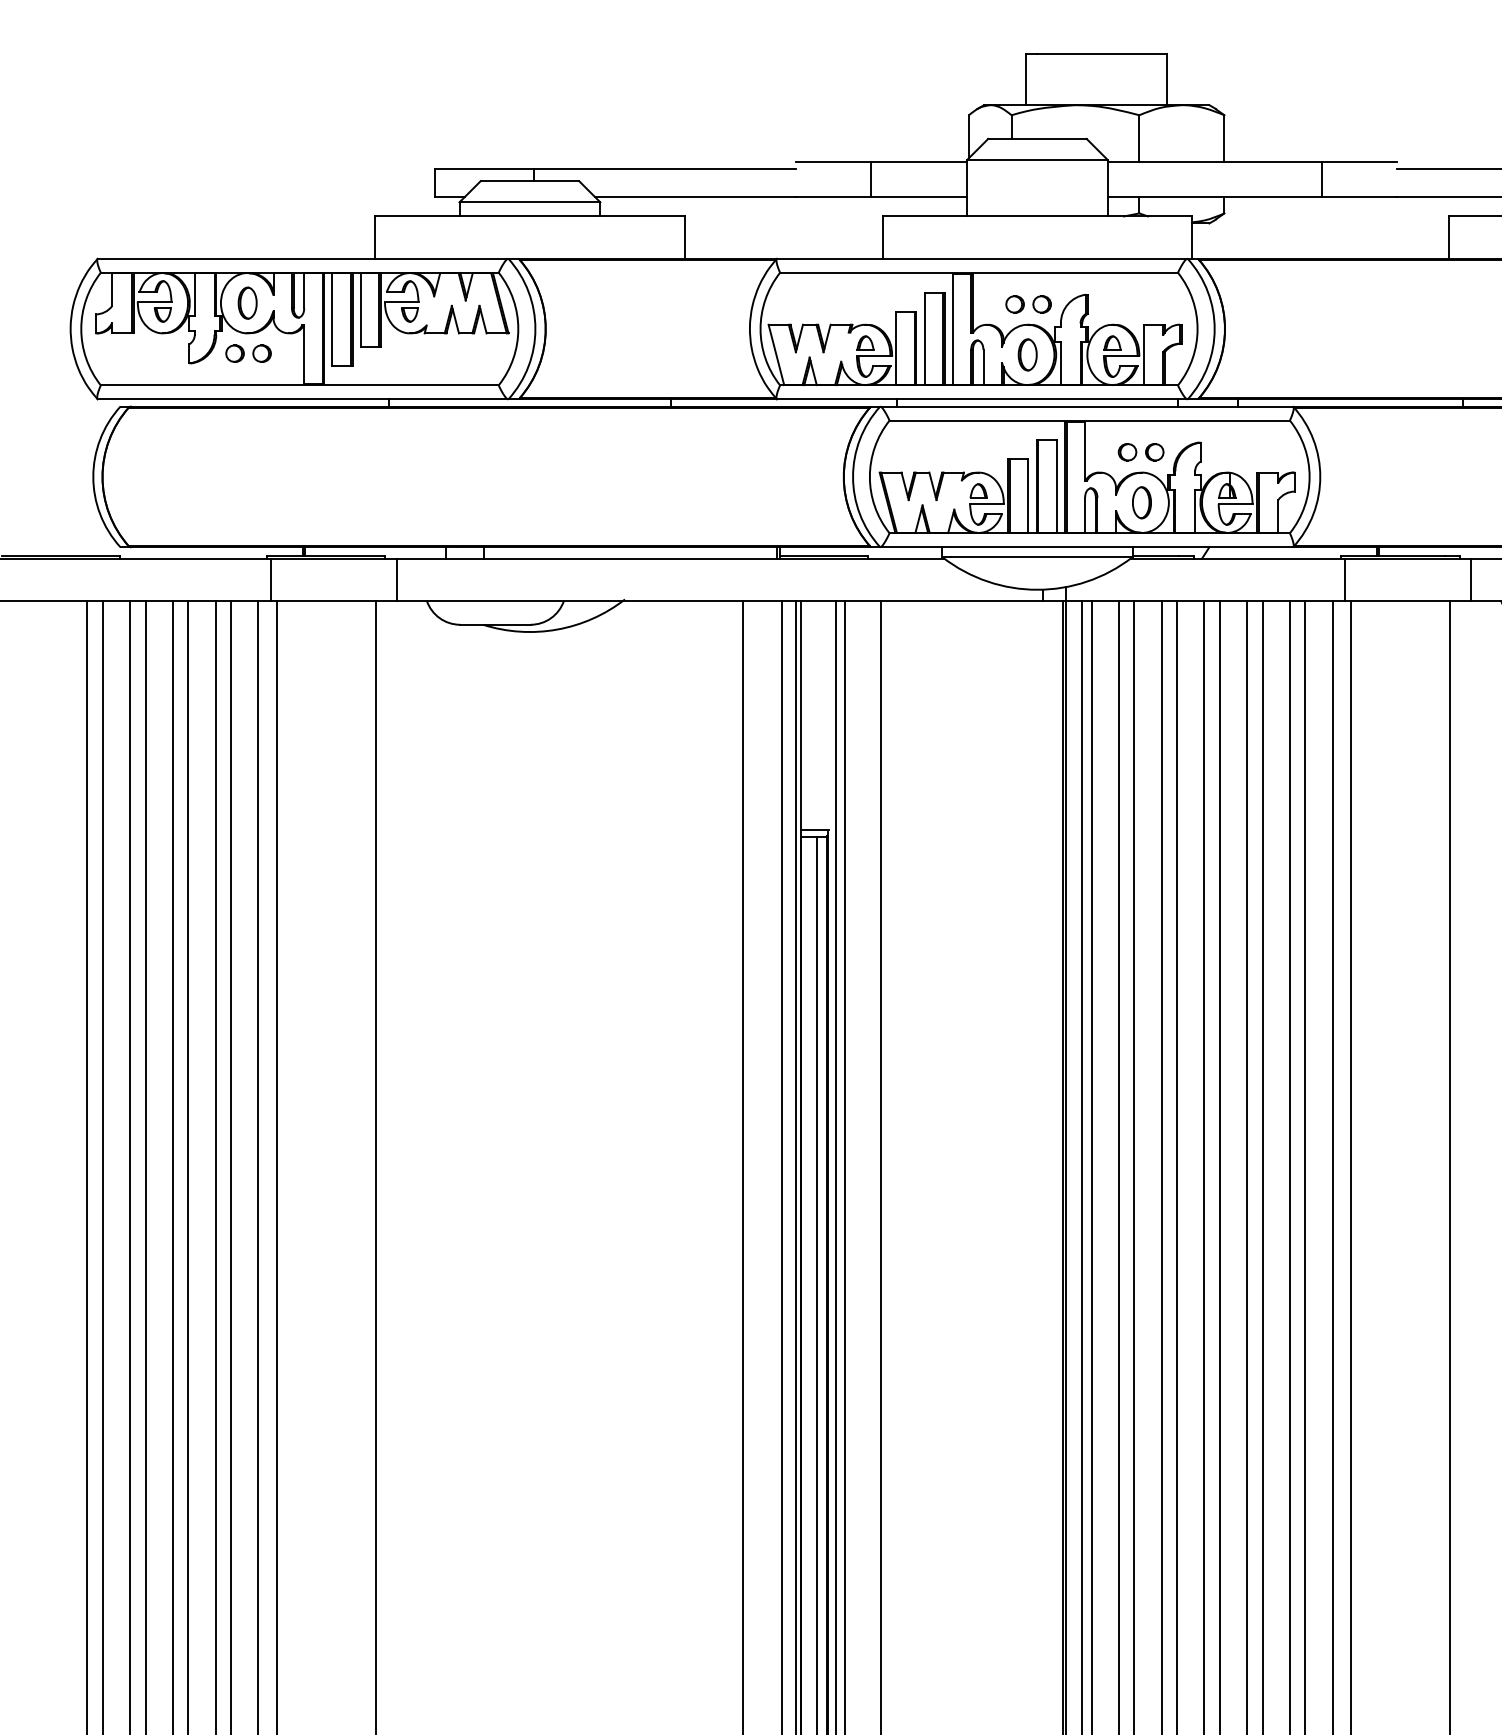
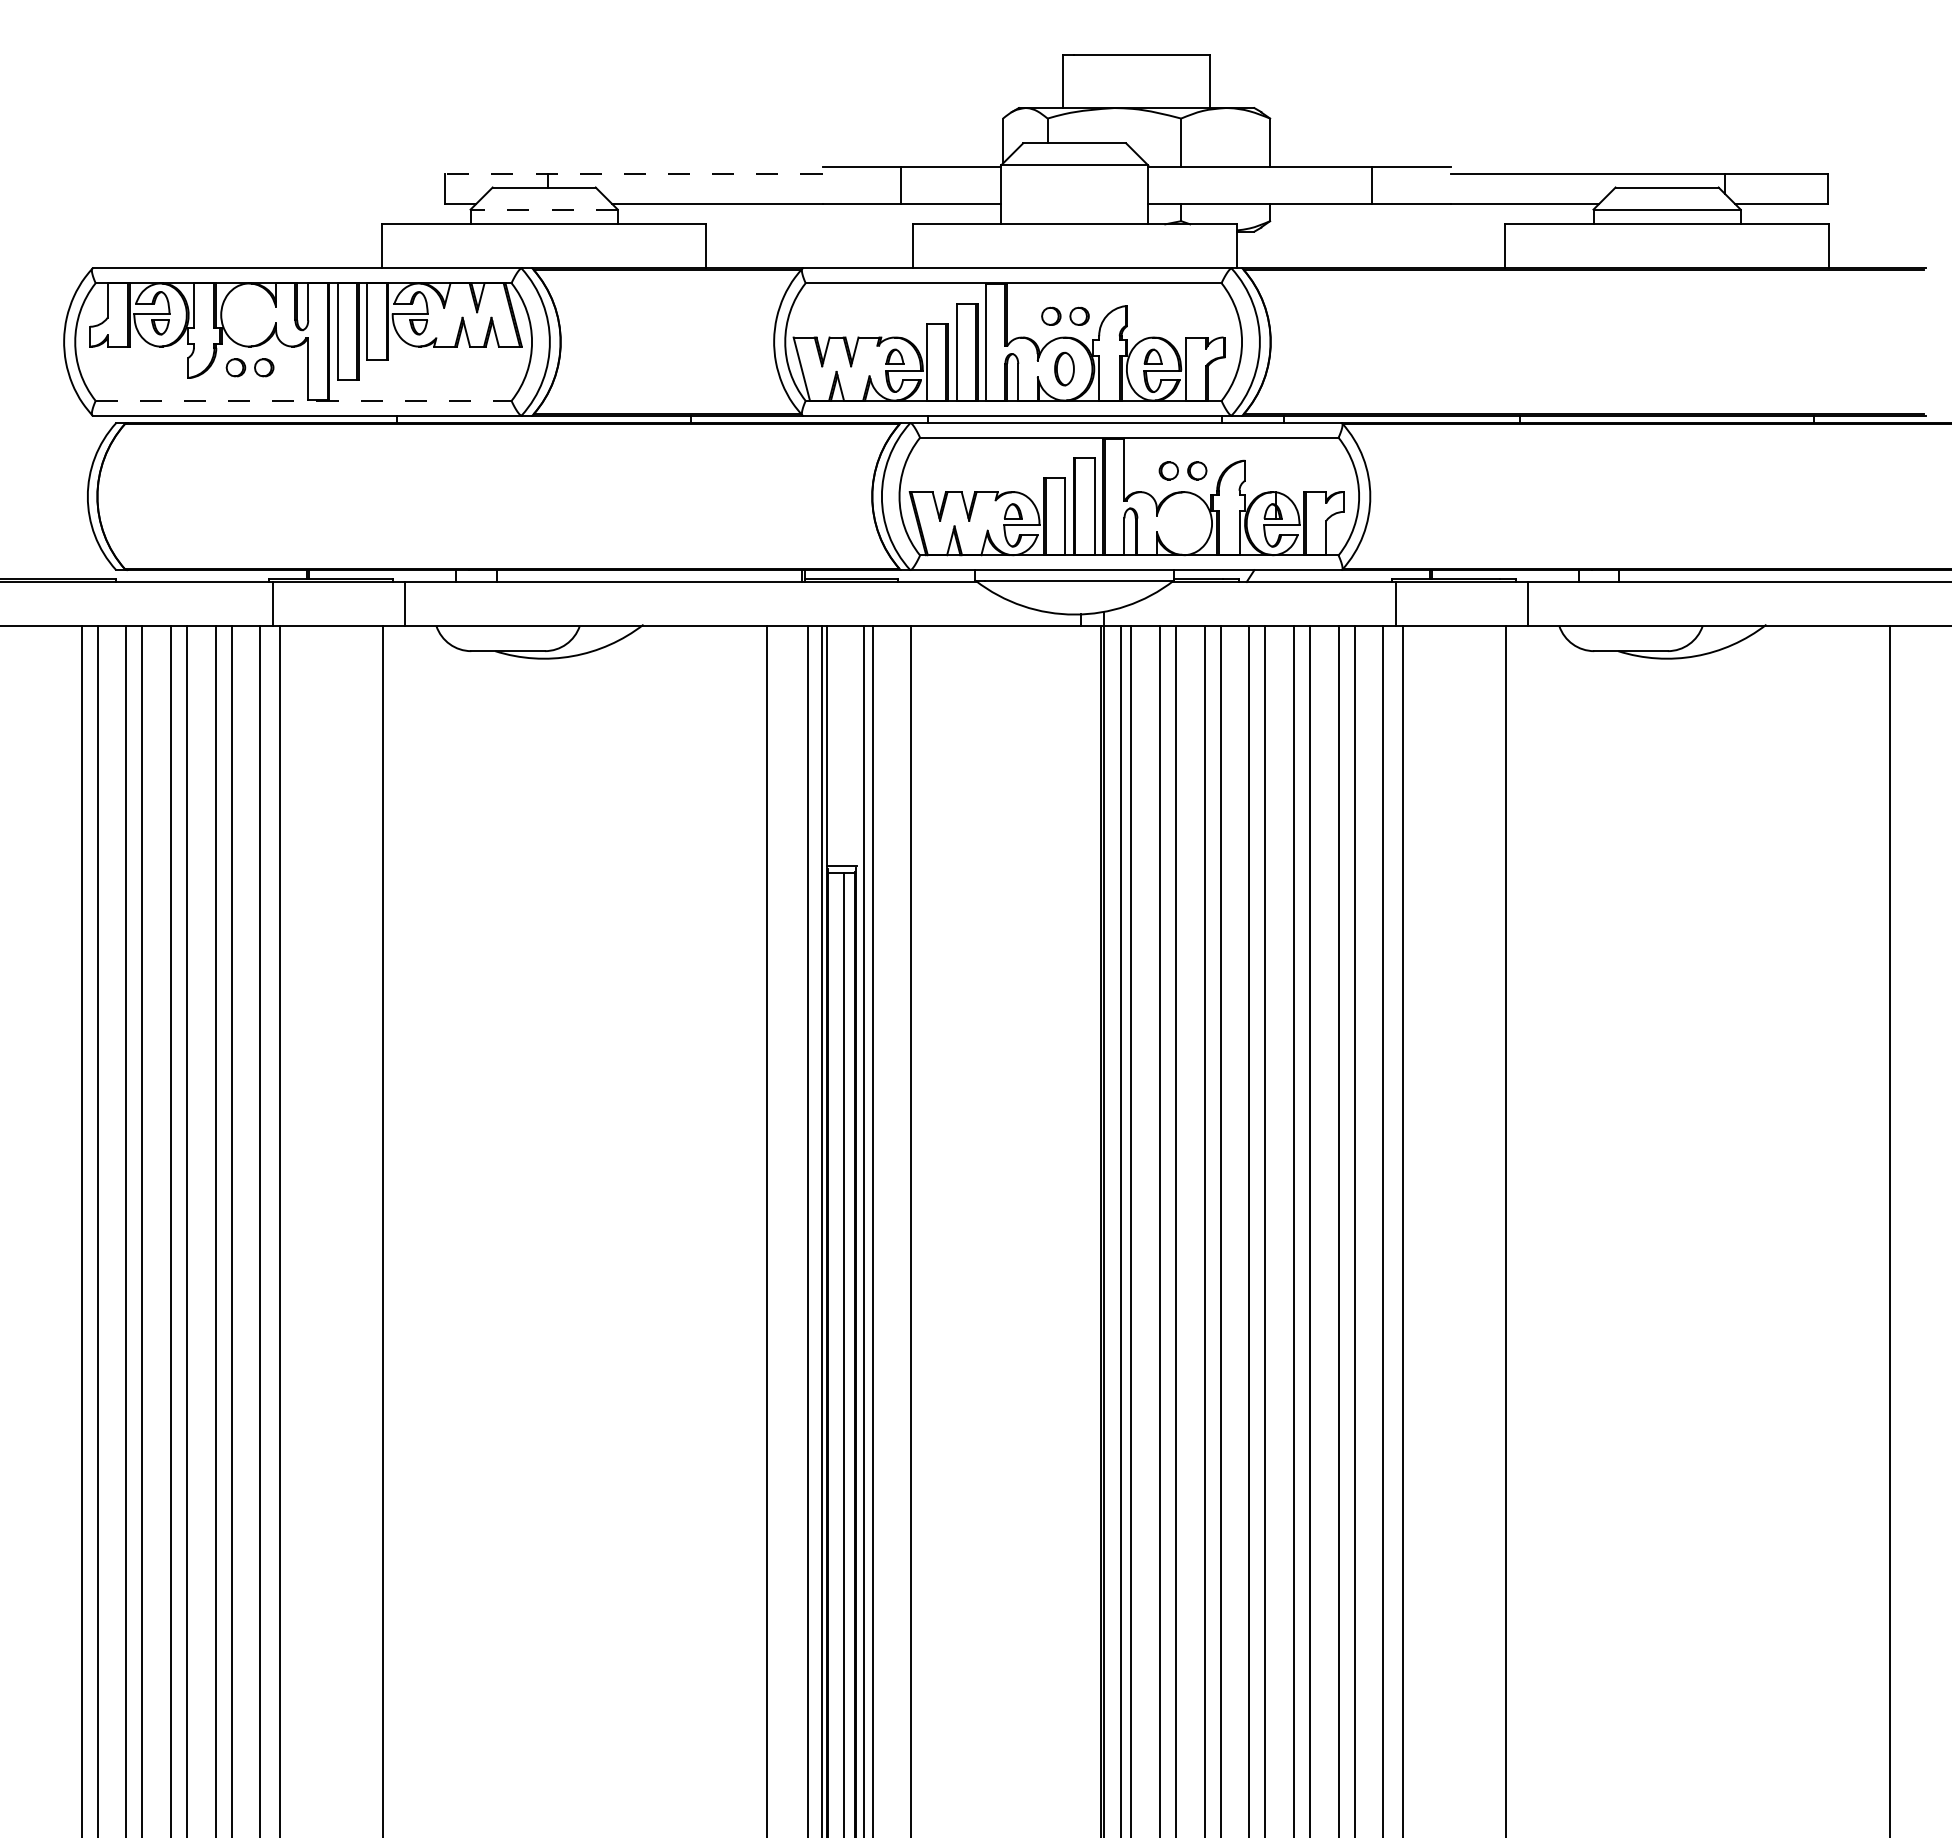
line: (615, 168) -> (633, 174), solid -> dashed
line: (530, 202) -> (544, 209), solid -> dashed
part: (247, 302) -> (248, 314), removed
line: (299, 384) -> (303, 400), solid -> dashed
part: (1141, 502) -> (1183, 523), removed

